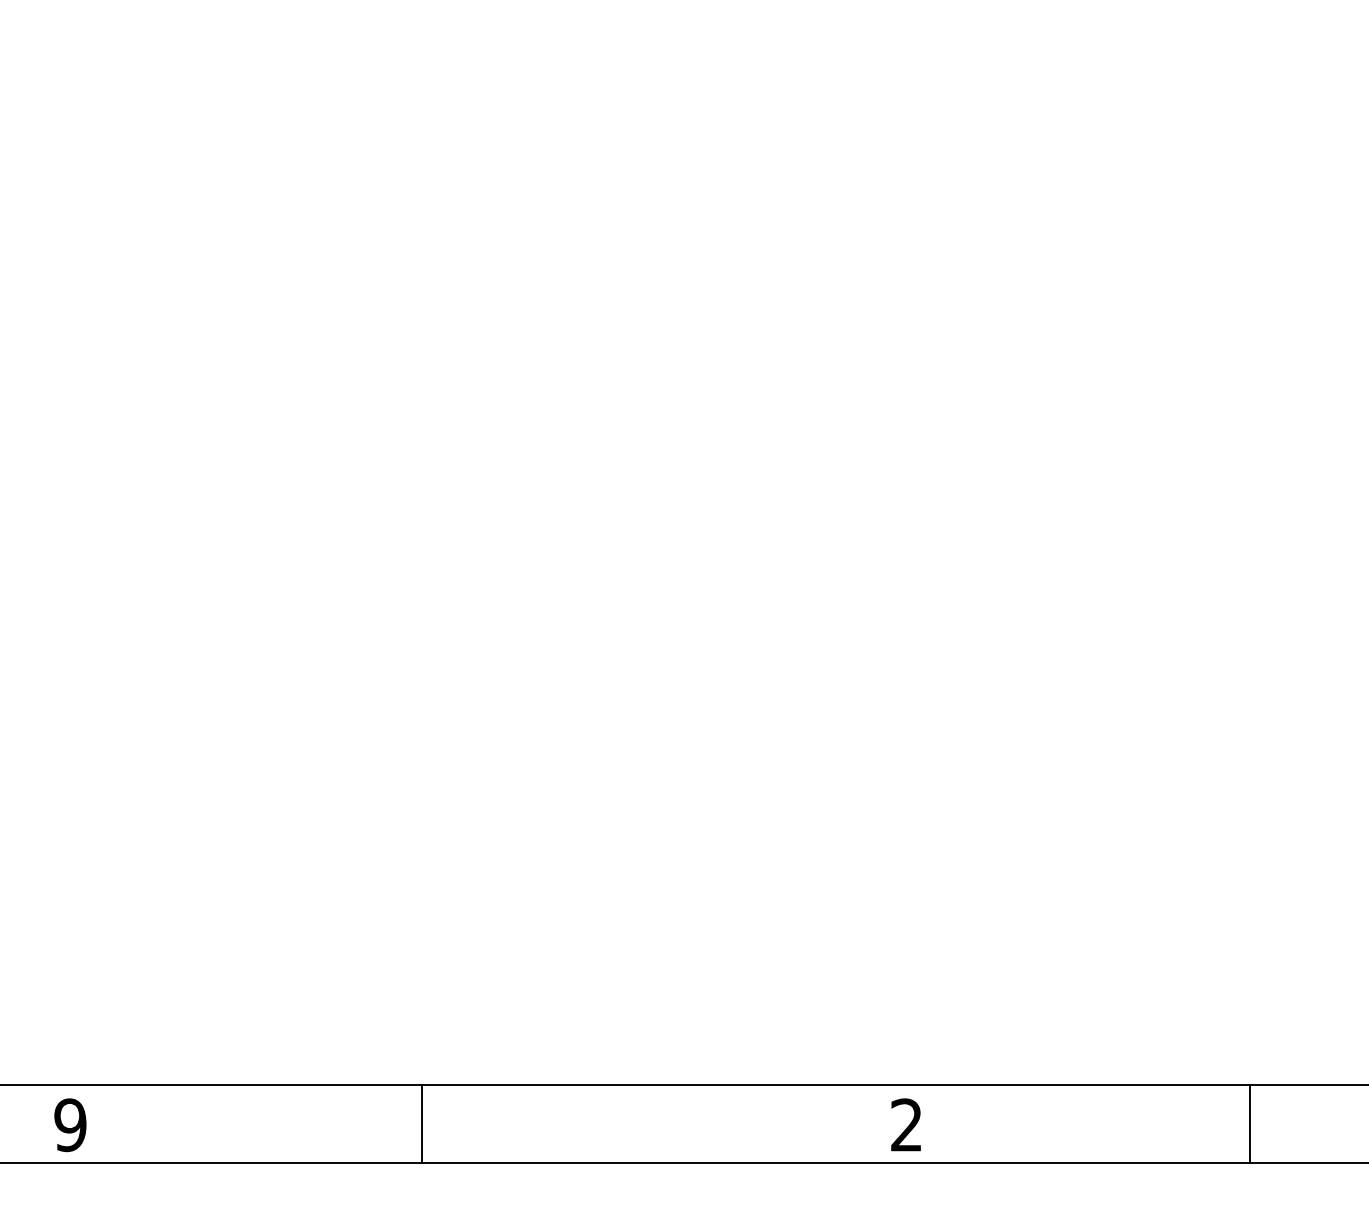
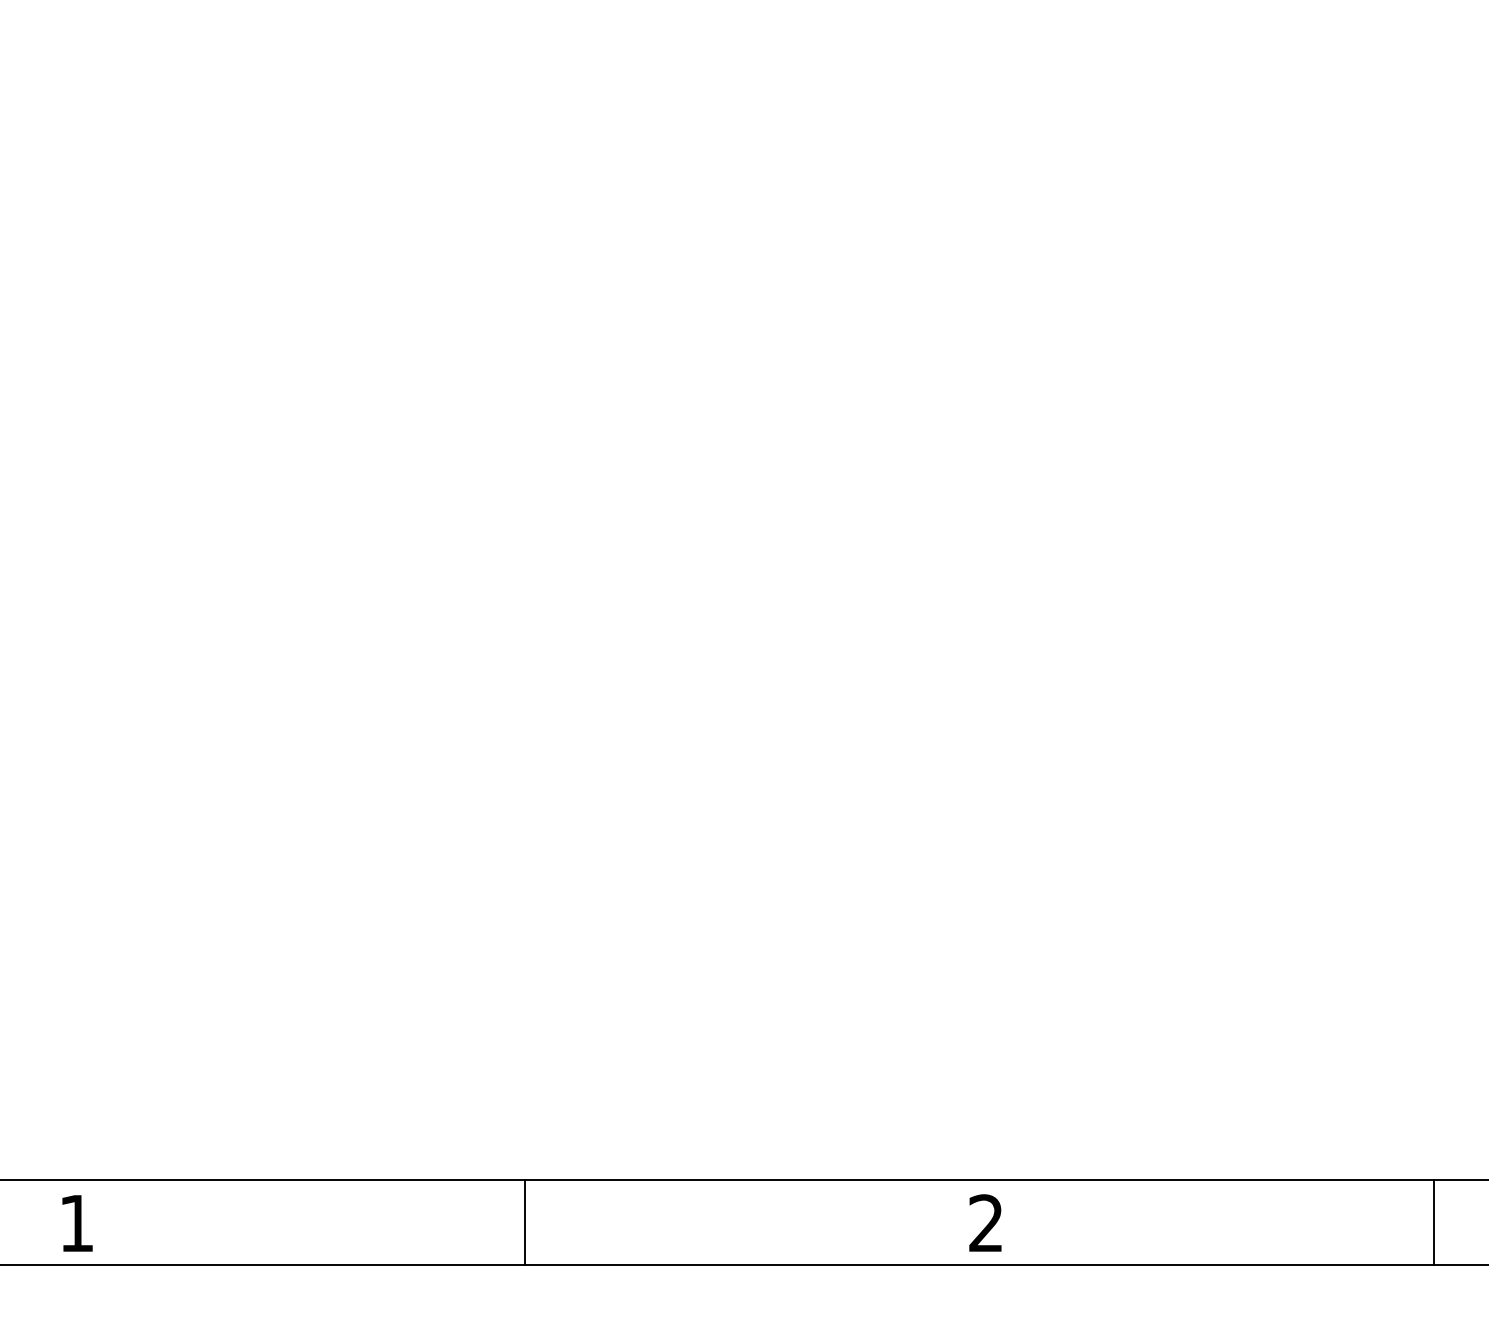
line: (422, 1124) -> (524, 1222), moved
line: (1249, 1124) -> (1433, 1222), moved
text: (70, 1125) -> (76, 1223), 9 -> 1

